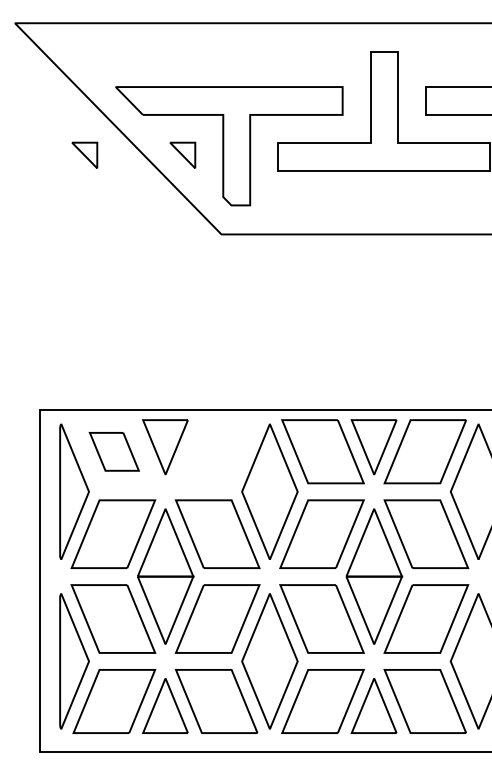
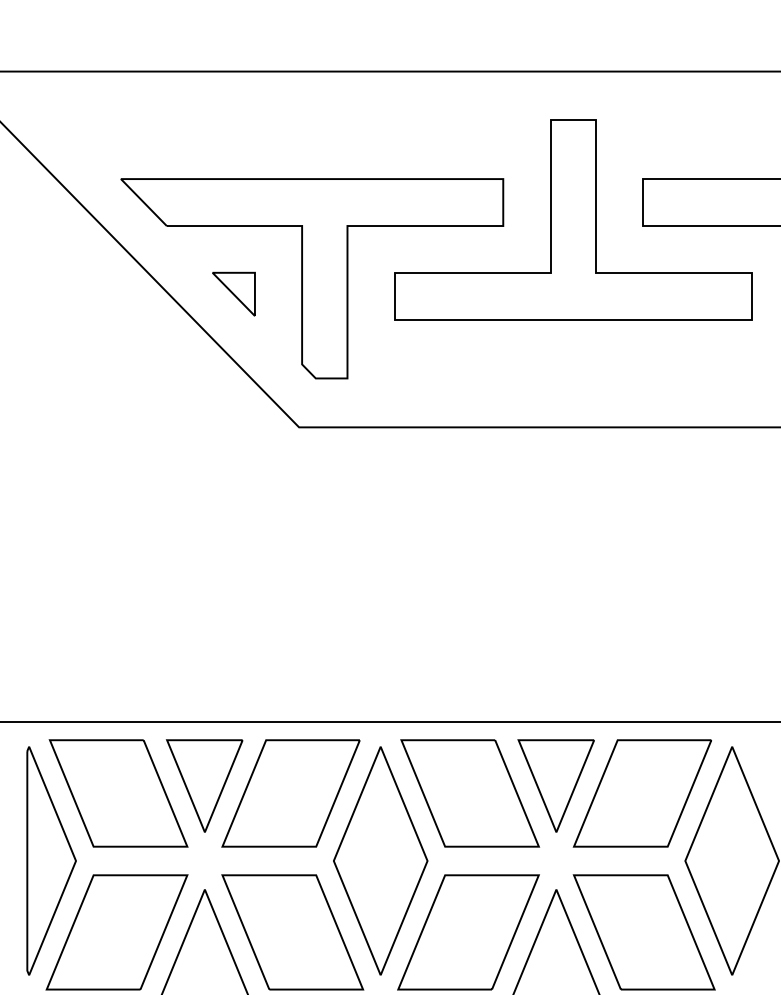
part: (84, 154) -> (68, 292), removed
part: (114, 451) -> (118, 793), size x1.67
part: (216, 451) -> (290, 793), added

